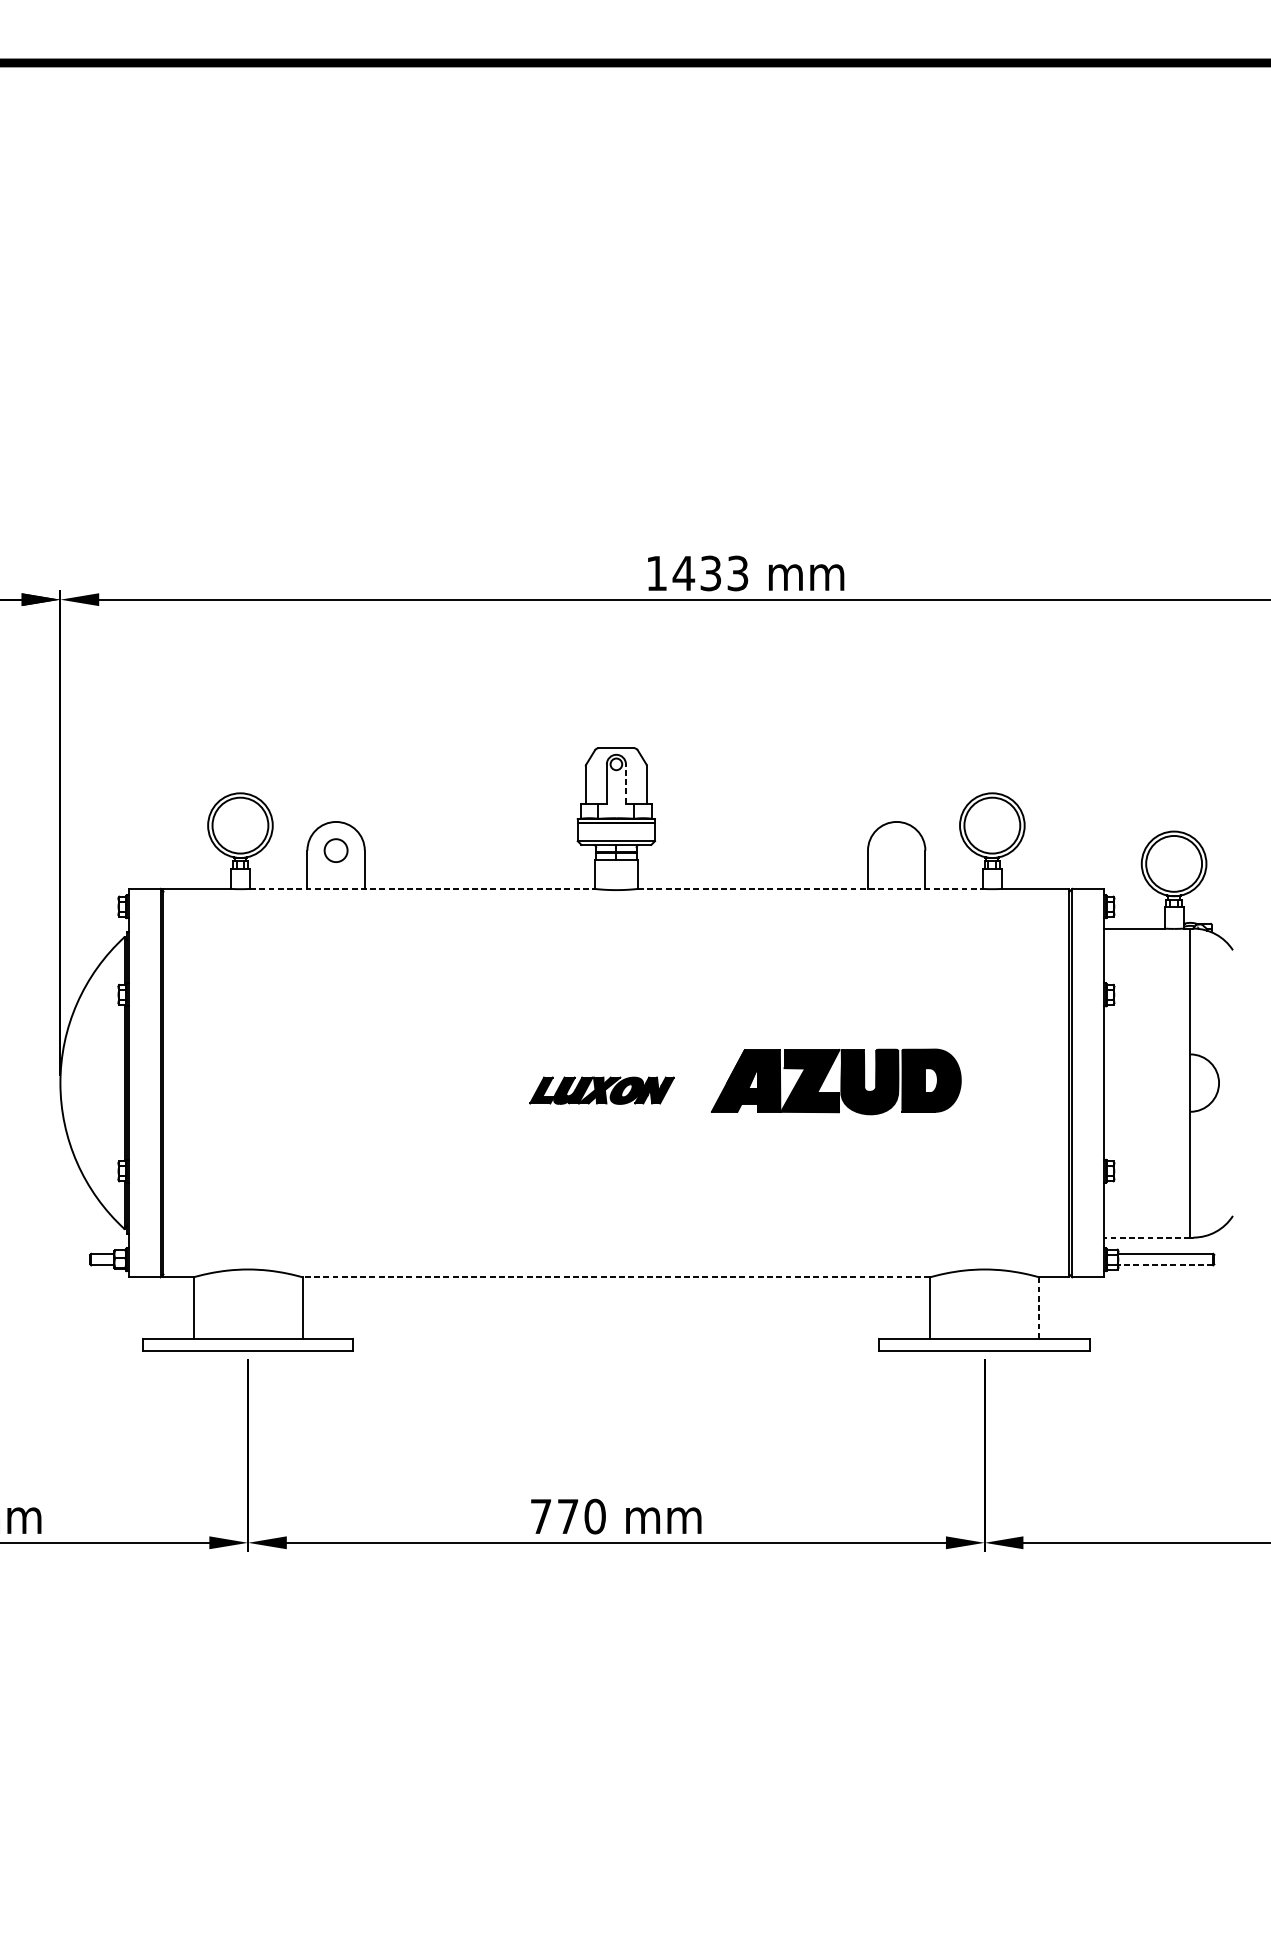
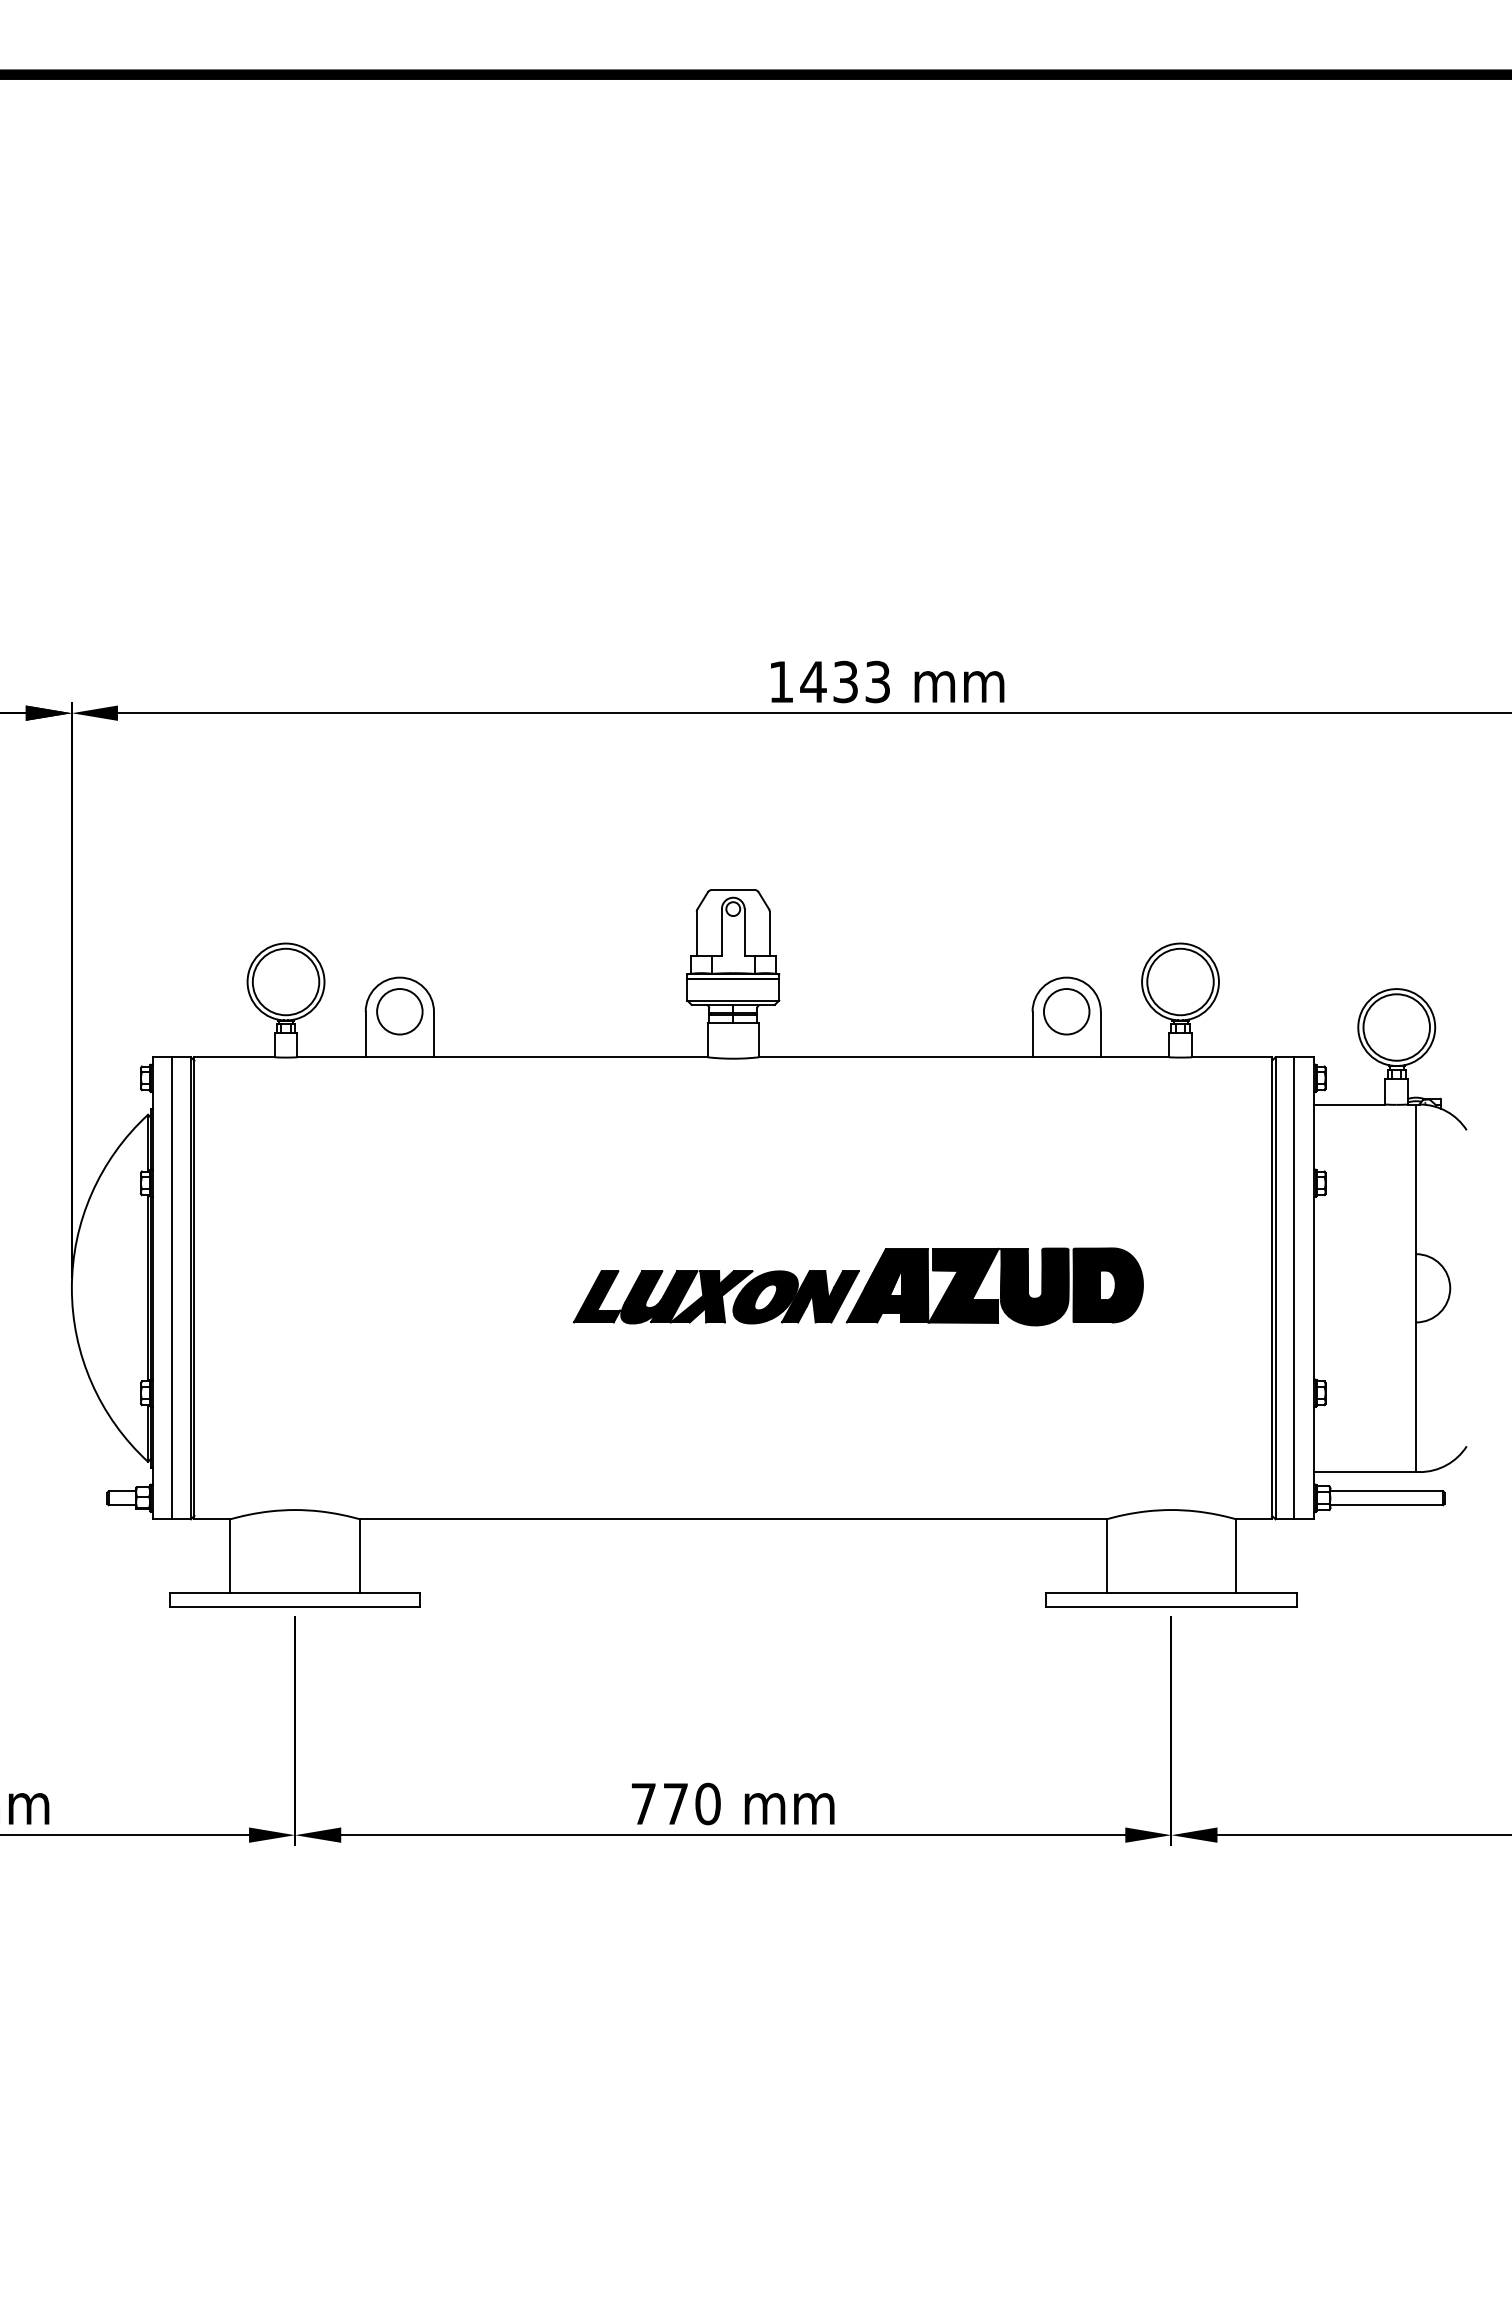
line: (625, 783) -> (744, 931), dashed -> solid
circle: (335, 850) -> (399, 1011), size x1.67
circle: (896, 850) -> (1066, 1011), added
line: (423, 889) -> (503, 1057), dashed -> solid
line: (810, 889) -> (964, 1057), dashed -> solid
line: (145, 1083) -> (172, 1288), added
line: (1088, 1083) -> (1294, 1288), added
part: (601, 1090) -> (715, 1297), size x1.67
line: (1147, 1237) -> (1364, 1472), dashed -> solid
line: (1165, 1265) -> (1386, 1505), dashed -> solid
line: (615, 1277) -> (732, 1519), dashed -> solid
line: (1039, 1308) -> (1236, 1556), dashed -> solid

